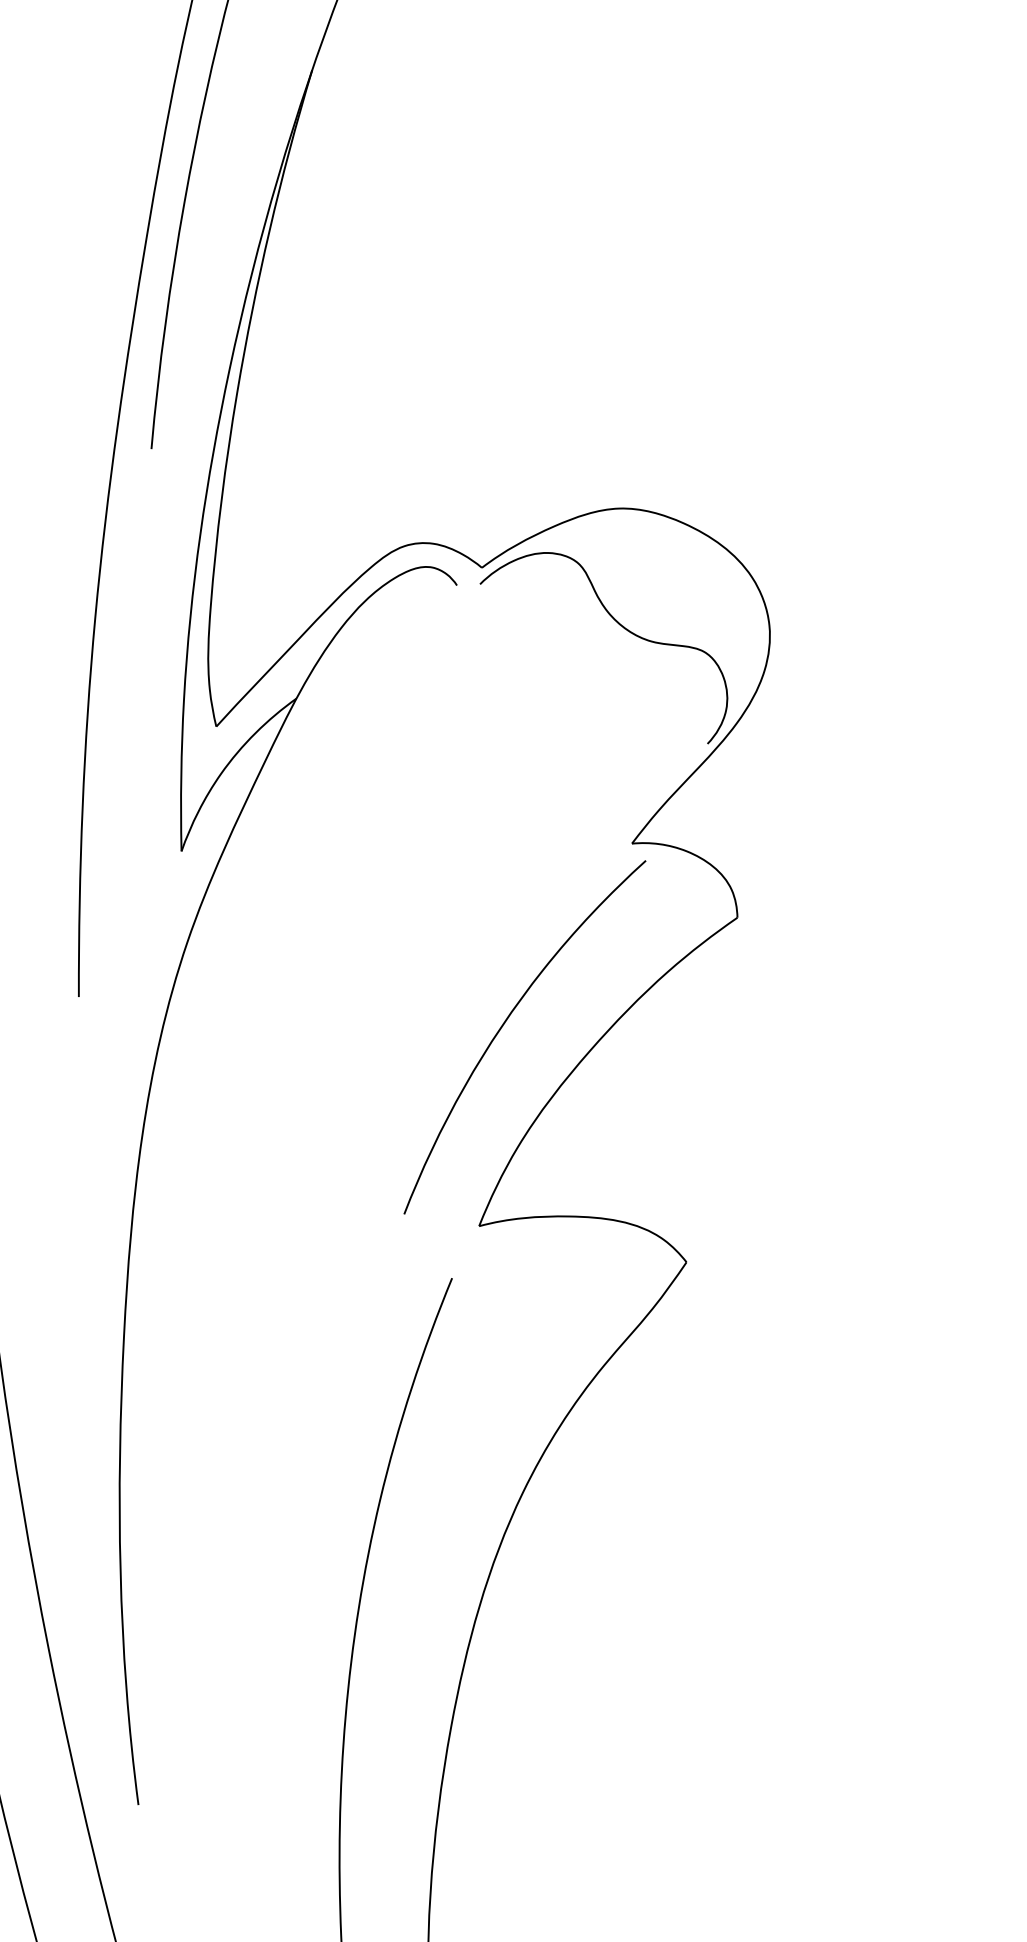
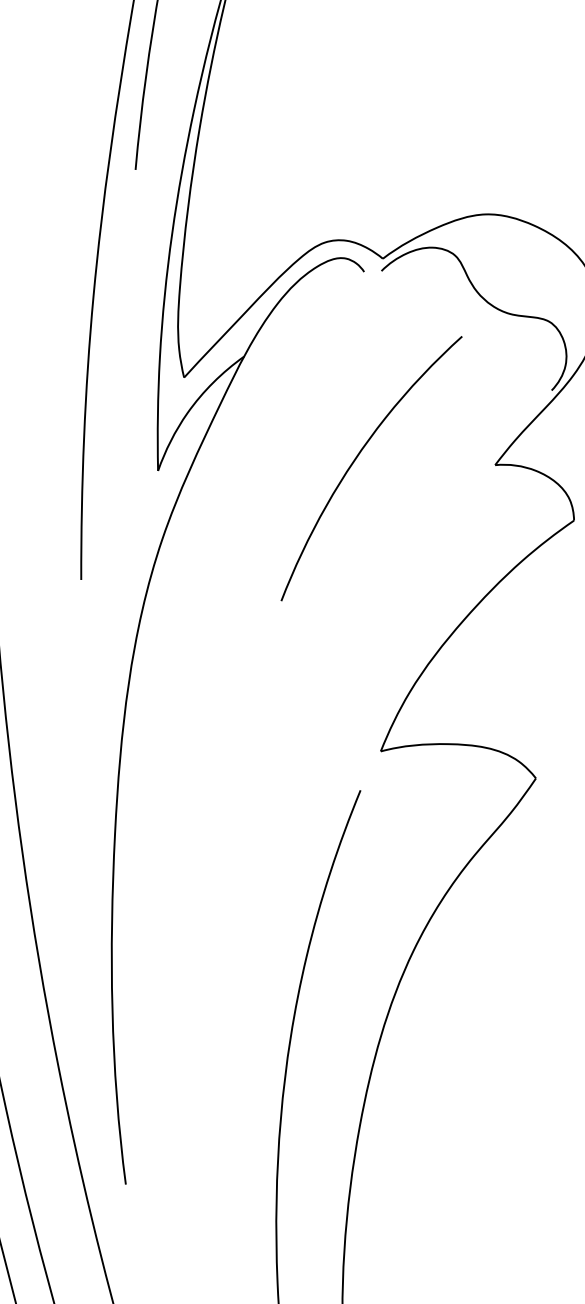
curve: (505, 1023) -> (357, 458), moved

